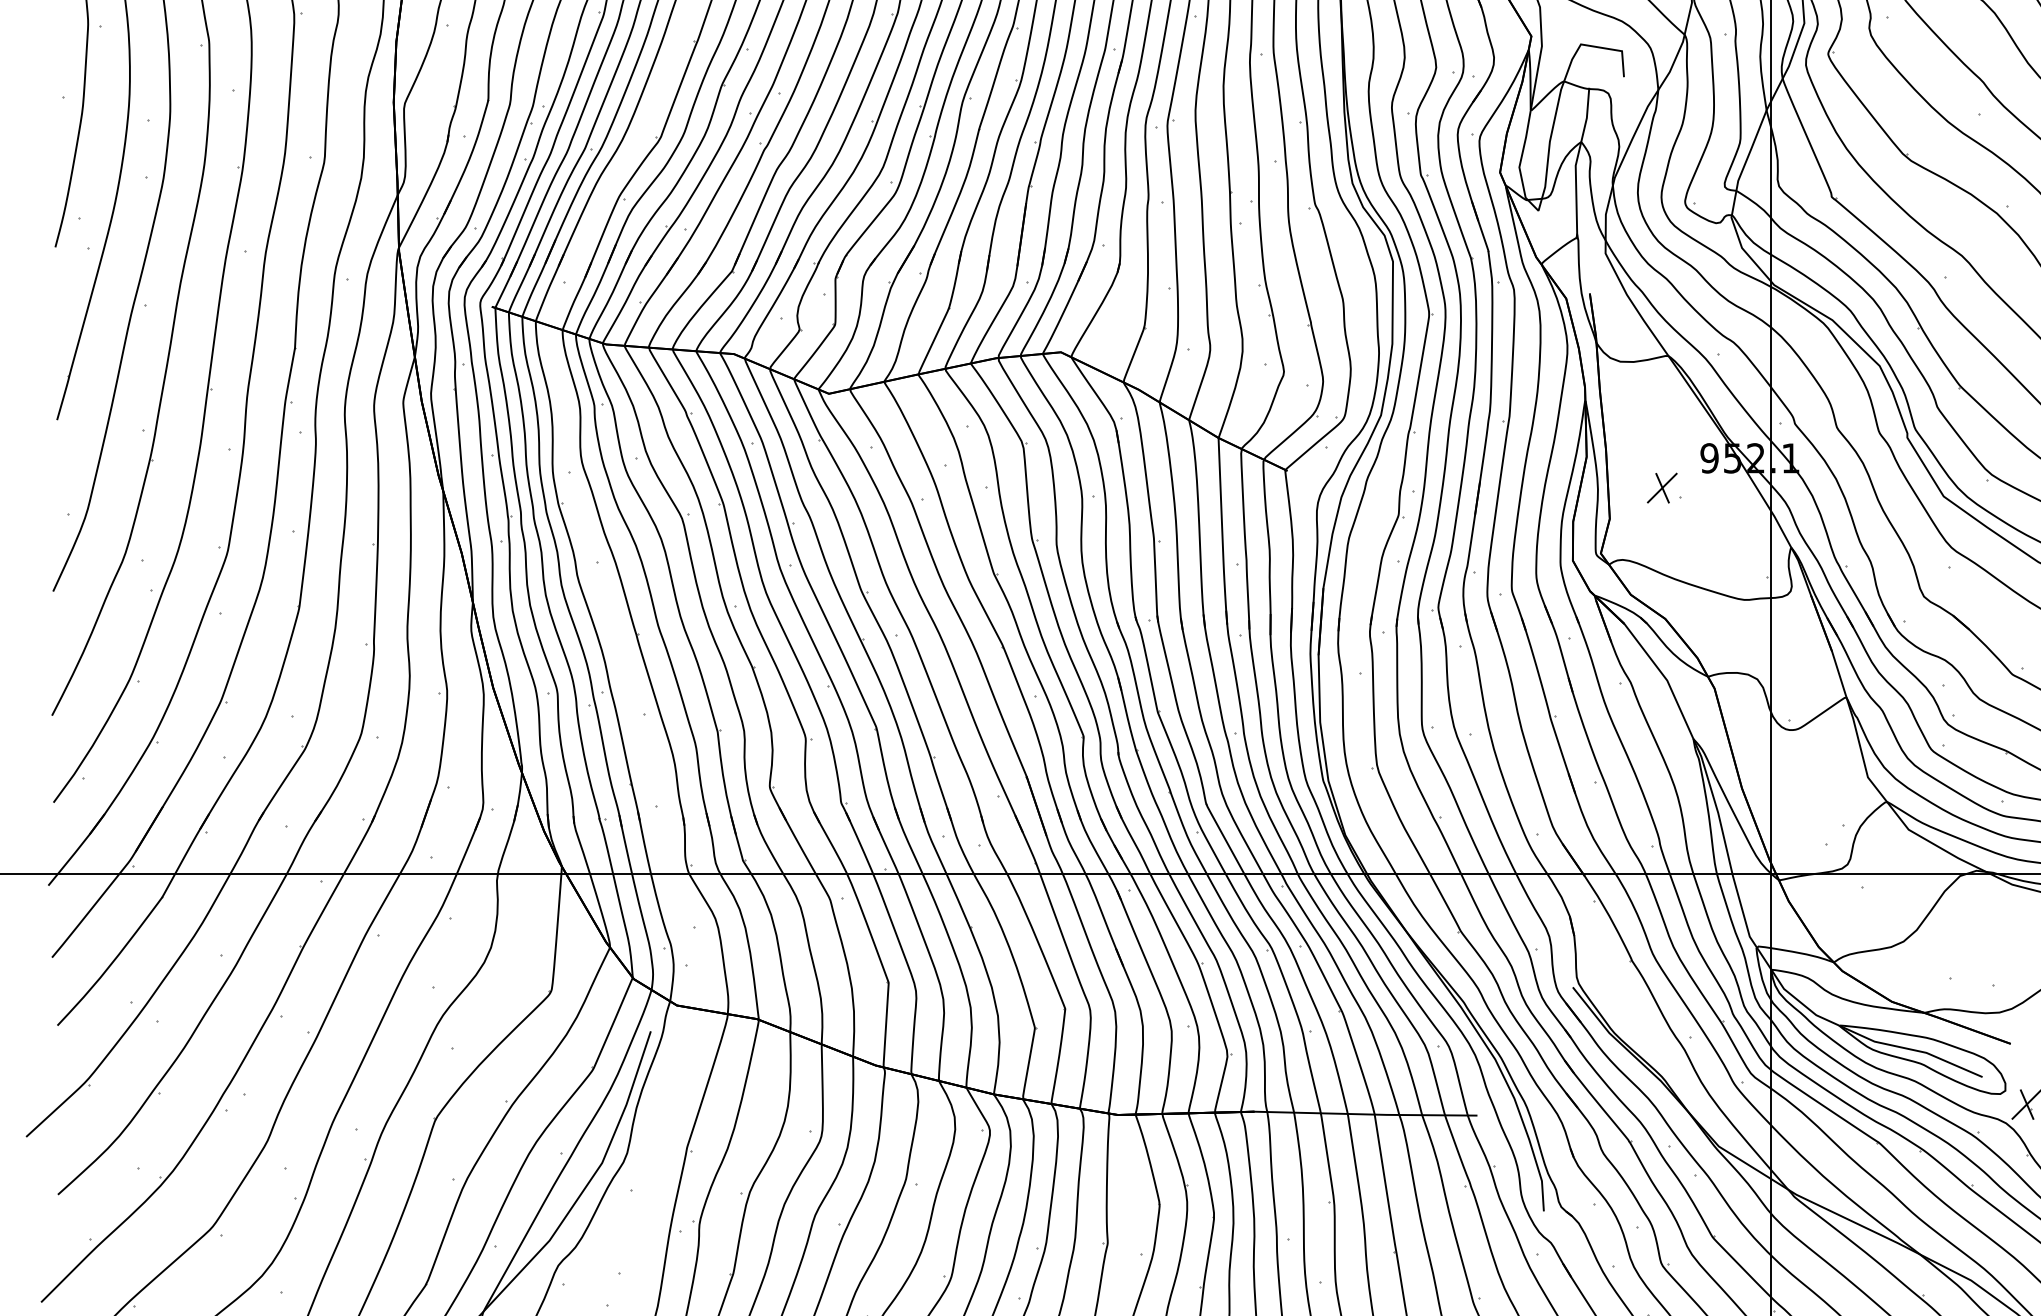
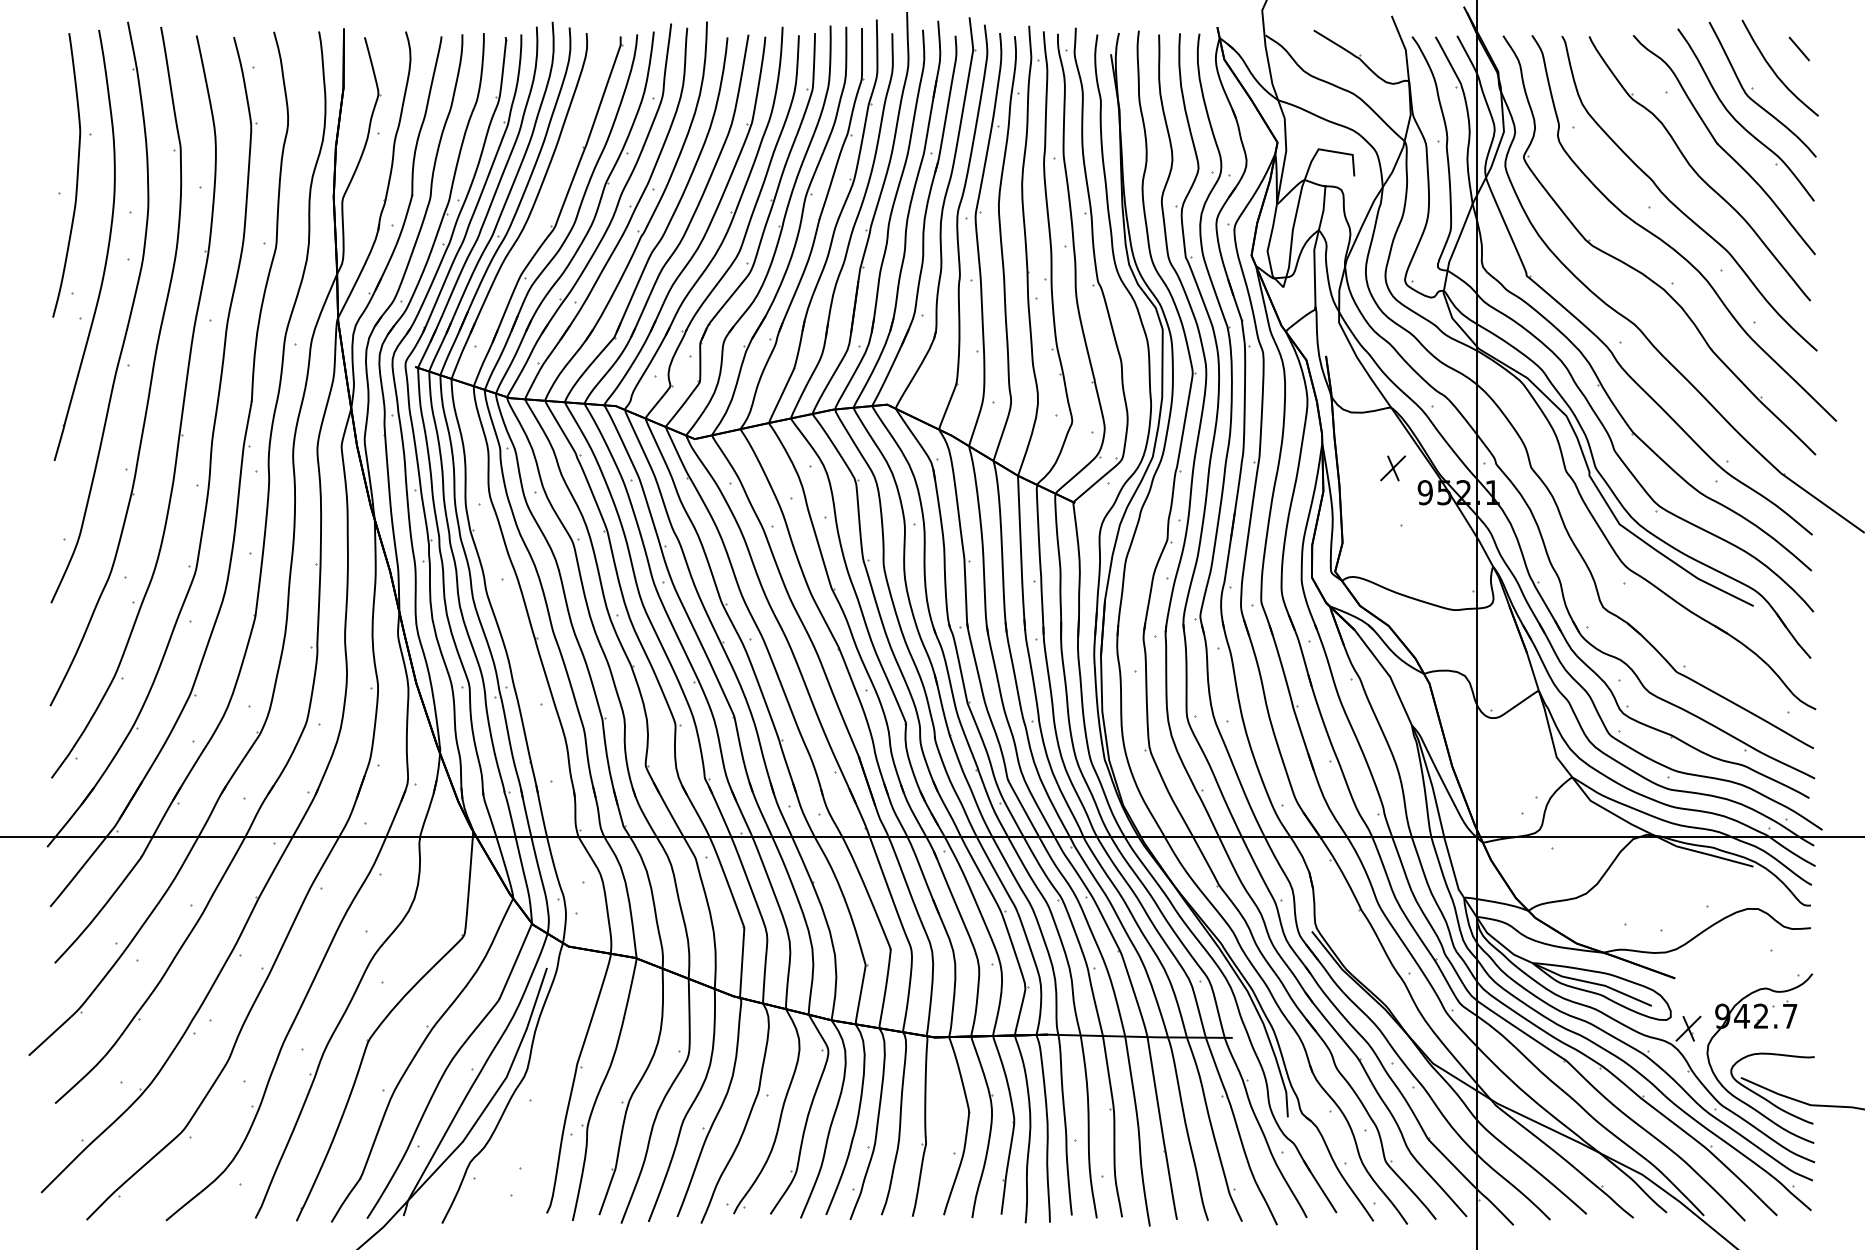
part: (1662, 488) -> (1393, 468), moved

